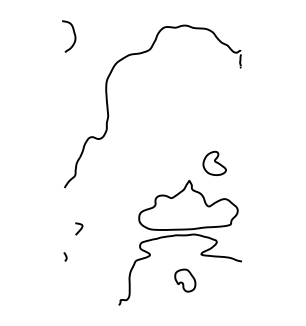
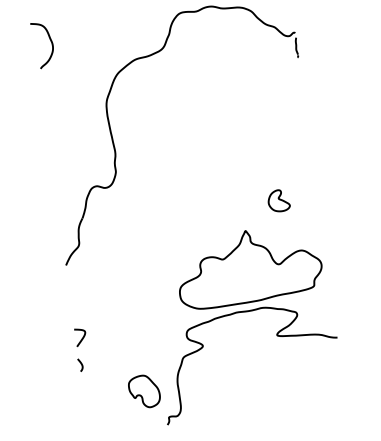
part: (214, 163) -> (278, 200), size x0.62
curve: (80, 228) -> (82, 336), moved
part: (185, 280) -> (144, 391), moved

